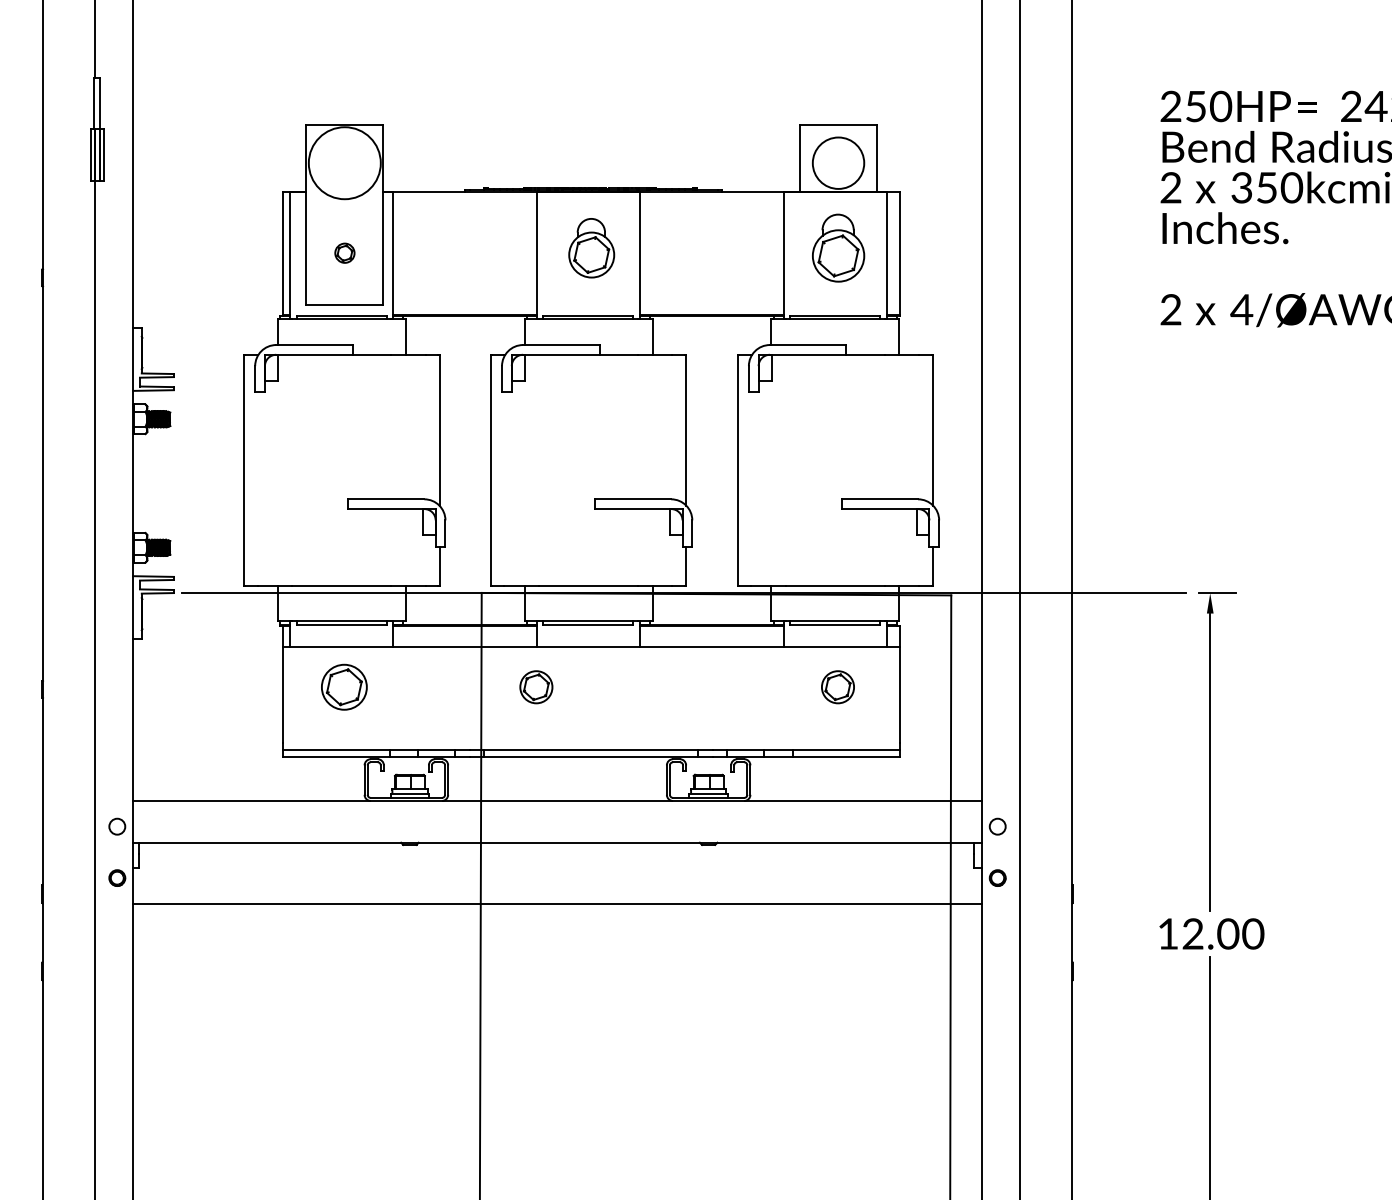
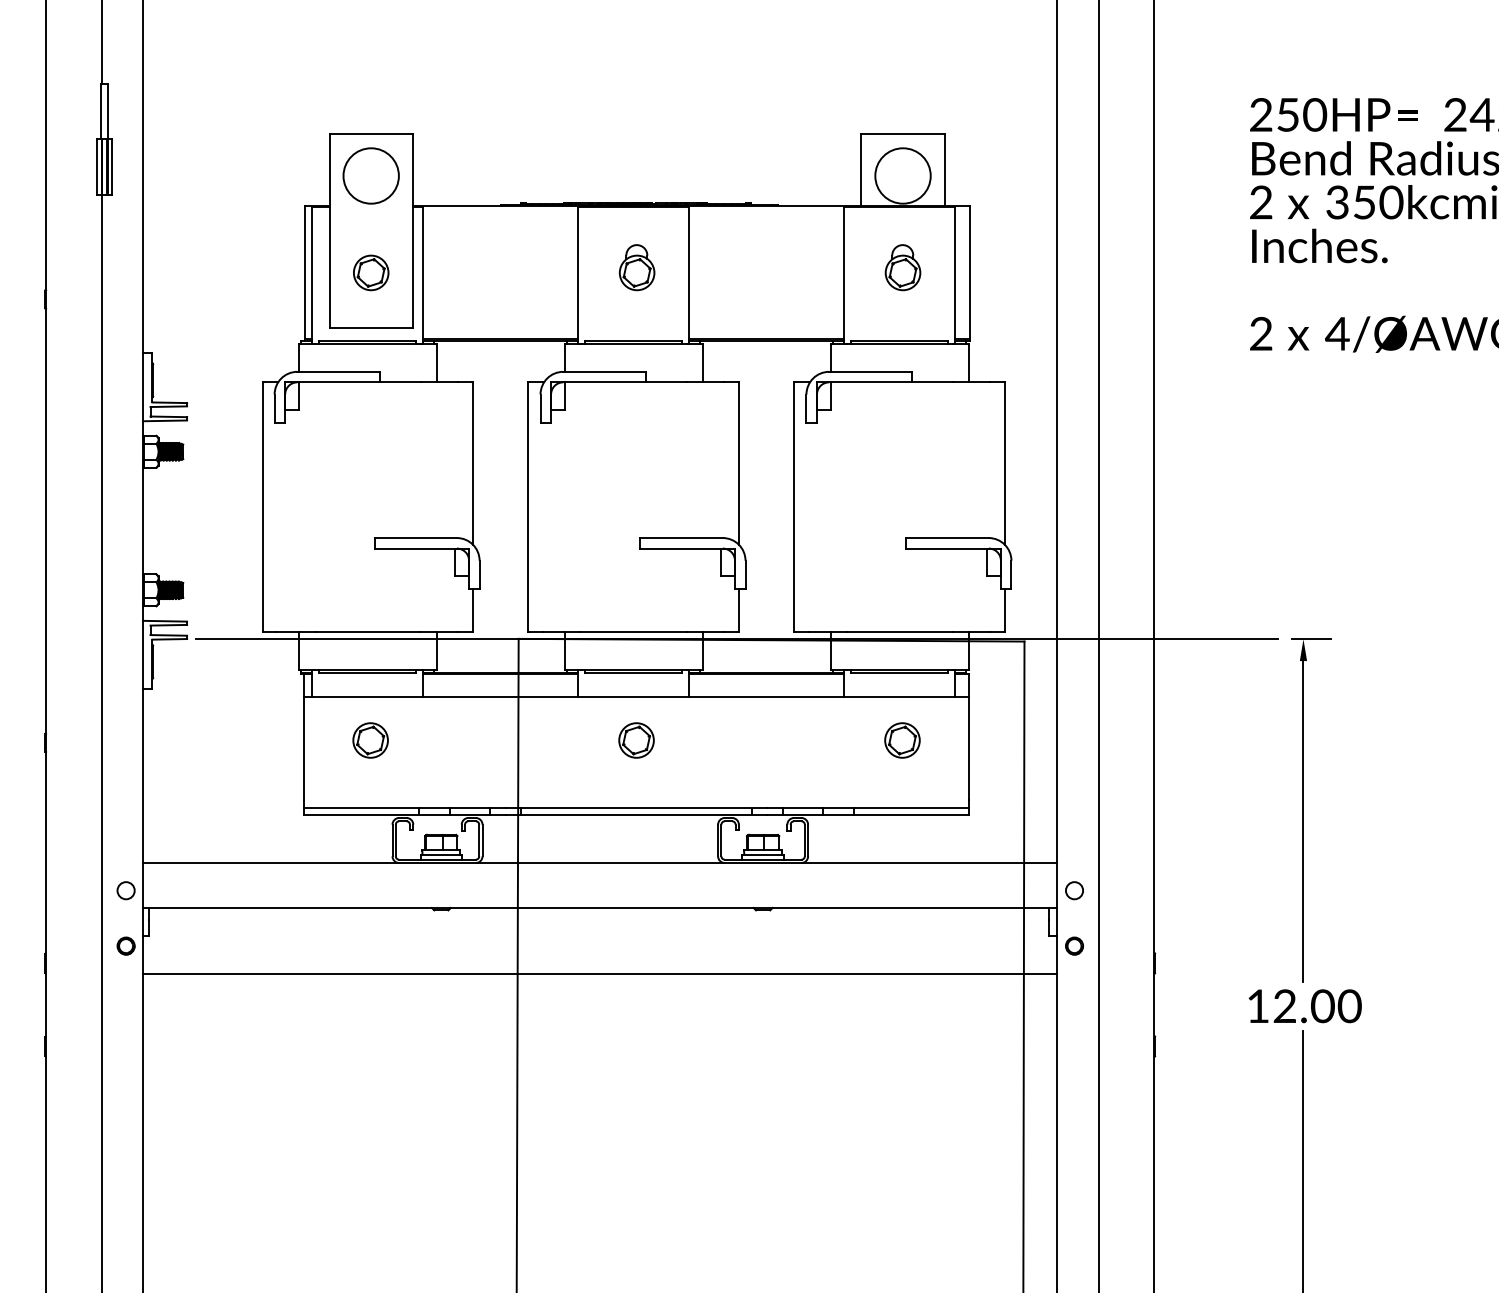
circle: (344, 162) -> (370, 175), size x0.71
part: (591, 248) -> (636, 267), size x0.71
part: (838, 248) -> (902, 267), size x0.62
part: (345, 252) -> (371, 272), size x1.67
part: (344, 687) -> (370, 740), size x0.71
part: (536, 687) -> (636, 740), moved

